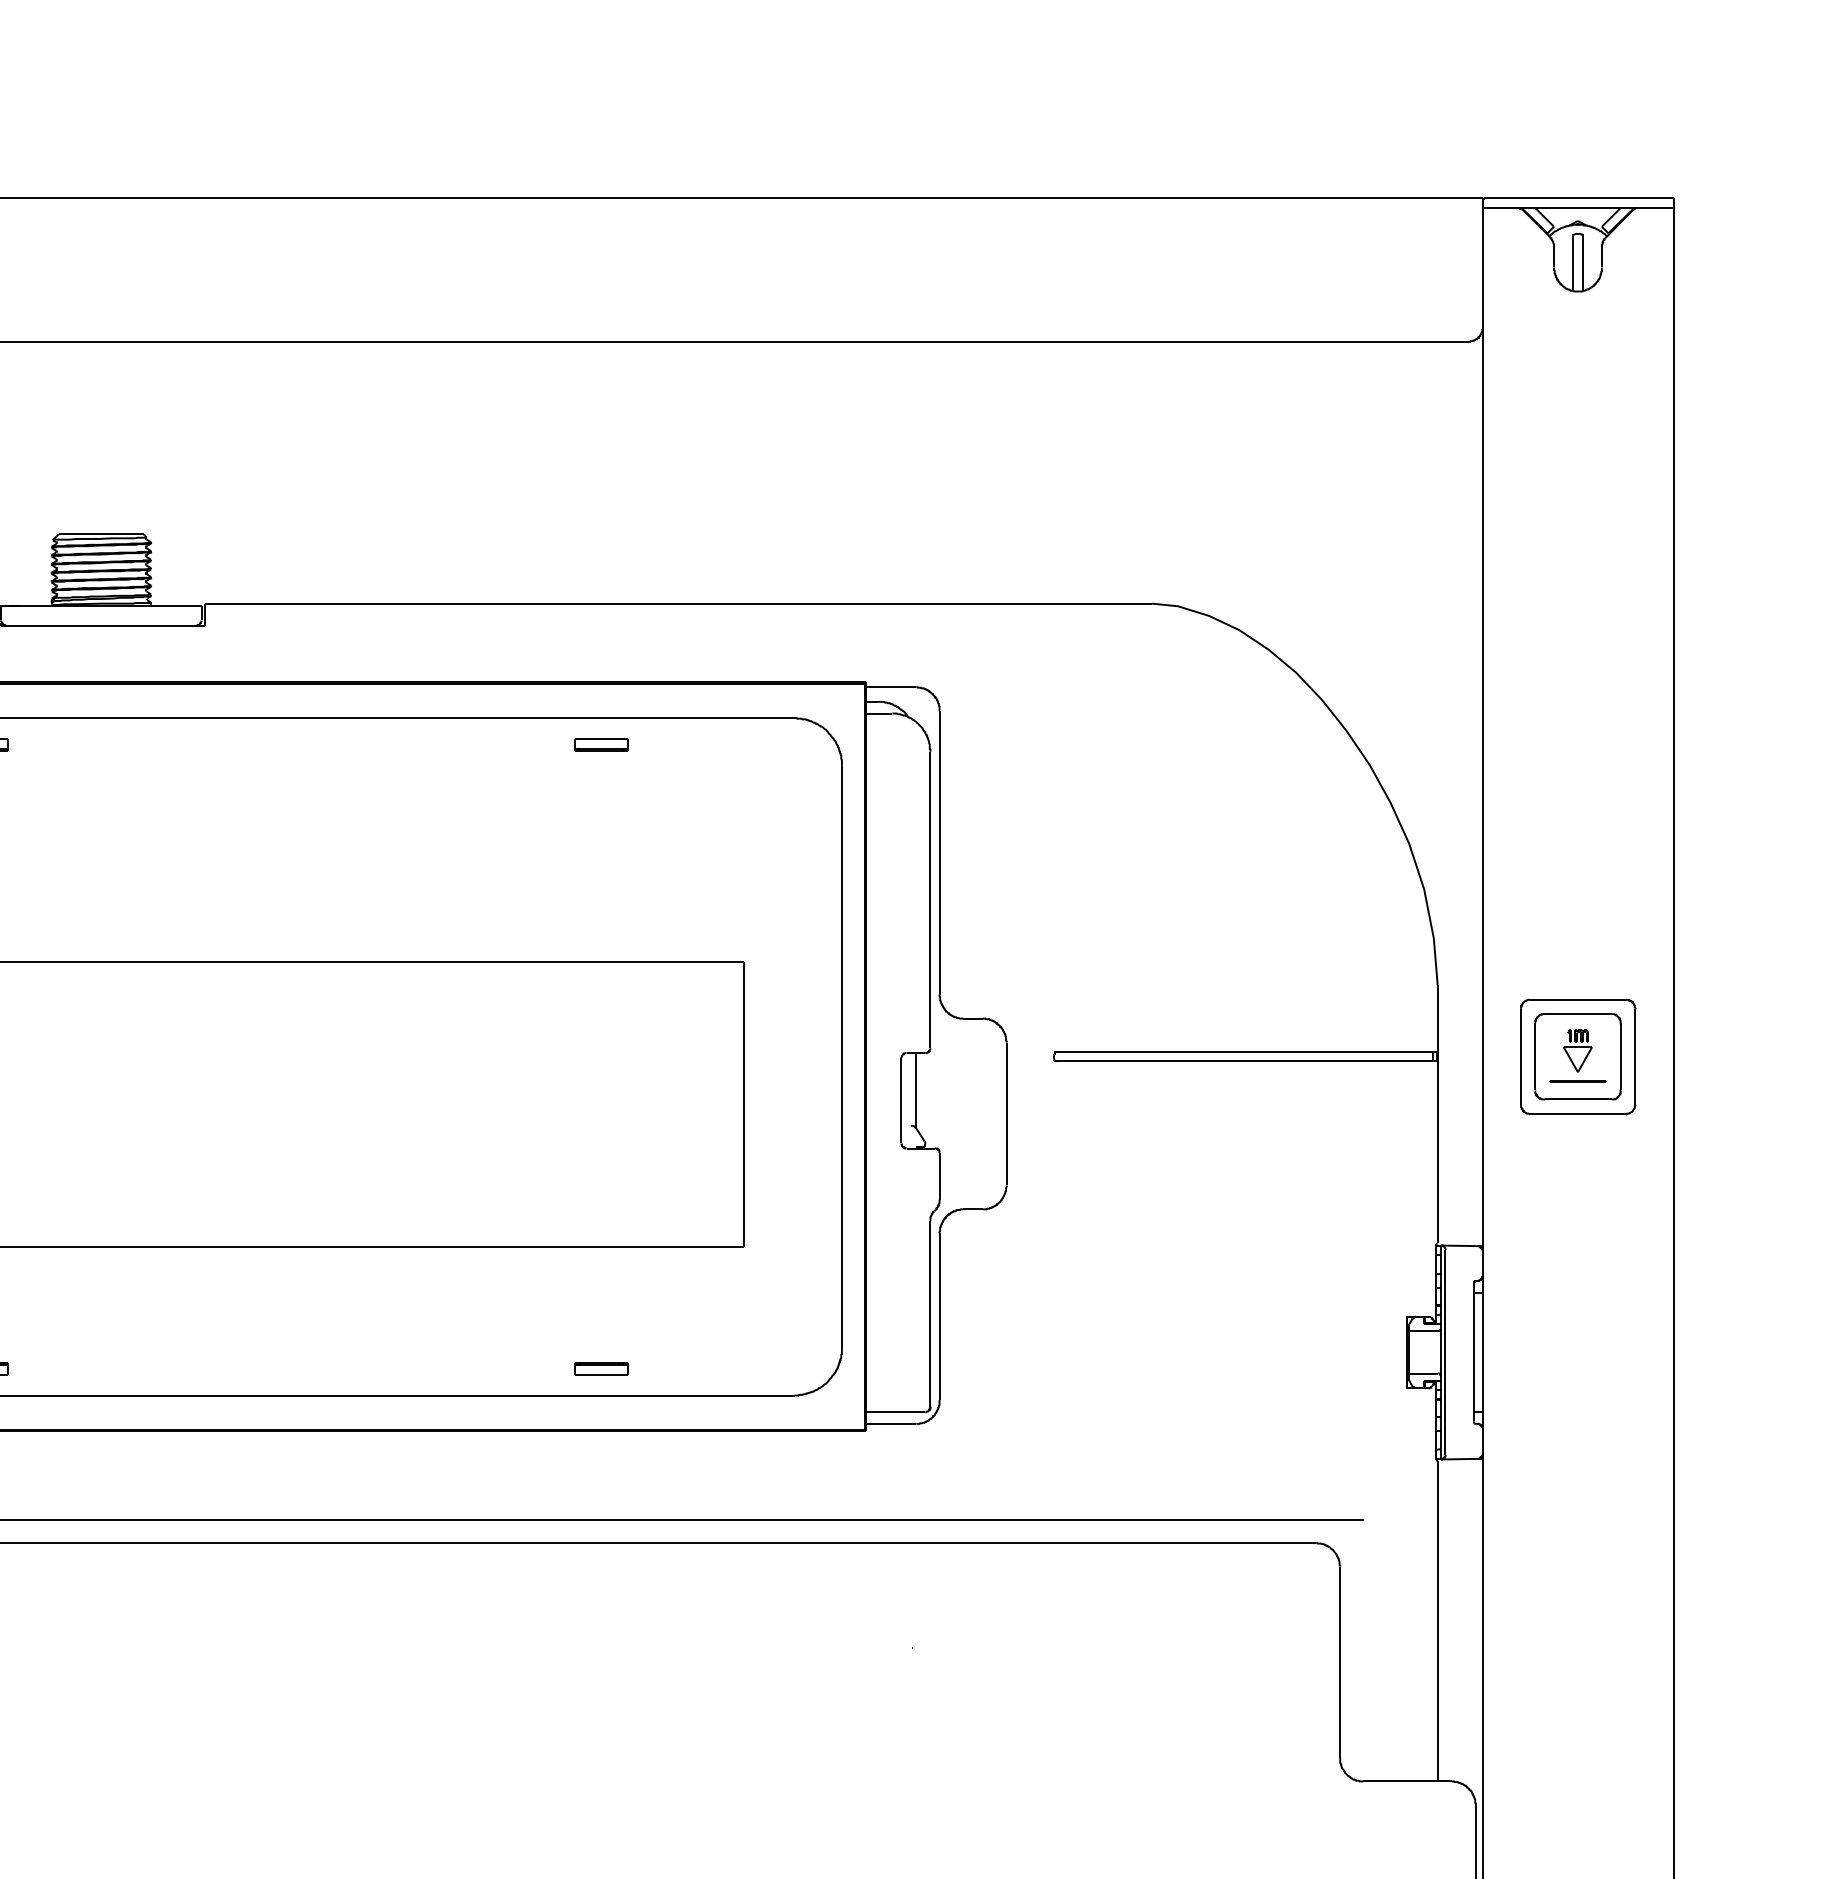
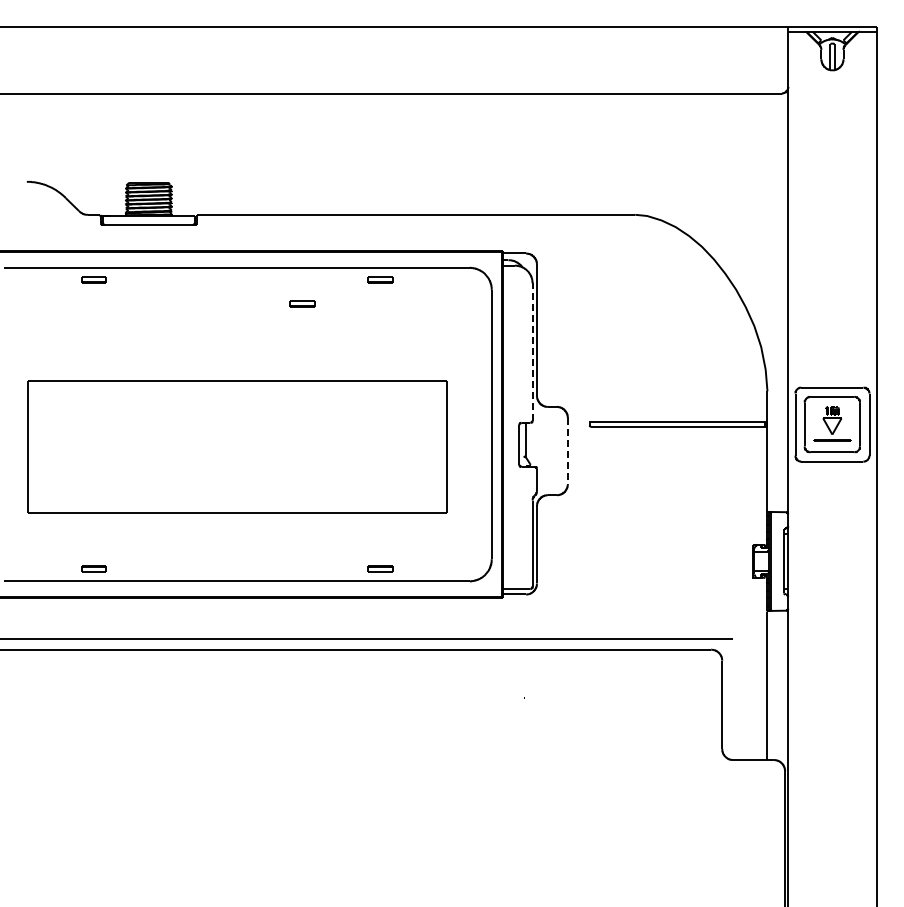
part: (433, 795) -> (302, 303), added
line: (930, 898) -> (532, 351), solid -> dashed
part: (1578, 1056) -> (832, 424), size x1.4
line: (1005, 1114) -> (567, 451), solid -> dashed

